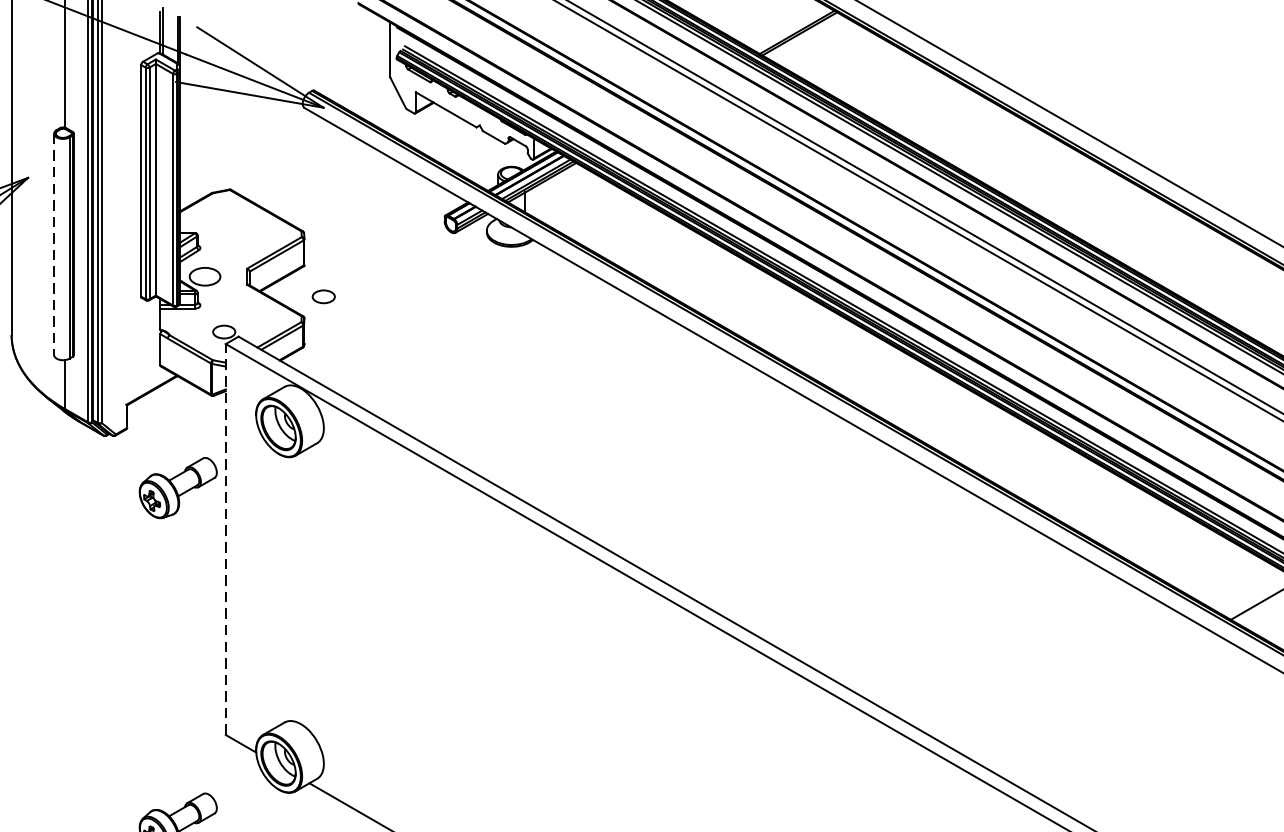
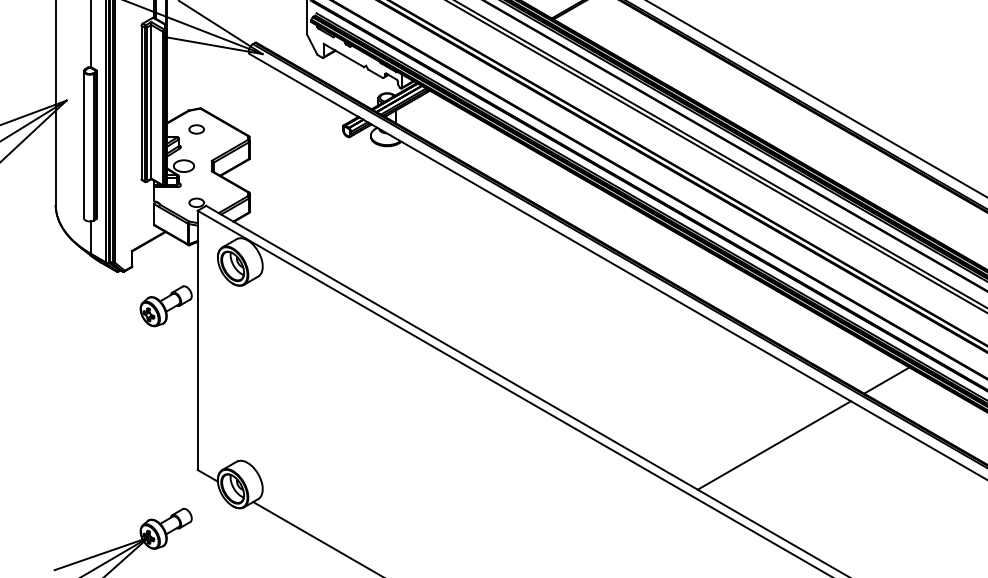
line: (53, 245) -> (83, 145), dashed -> solid
part: (323, 296) -> (196, 129), moved
line: (225, 539) -> (197, 340), dashed -> solid
line: (1094, 698) -> (773, 445), added

